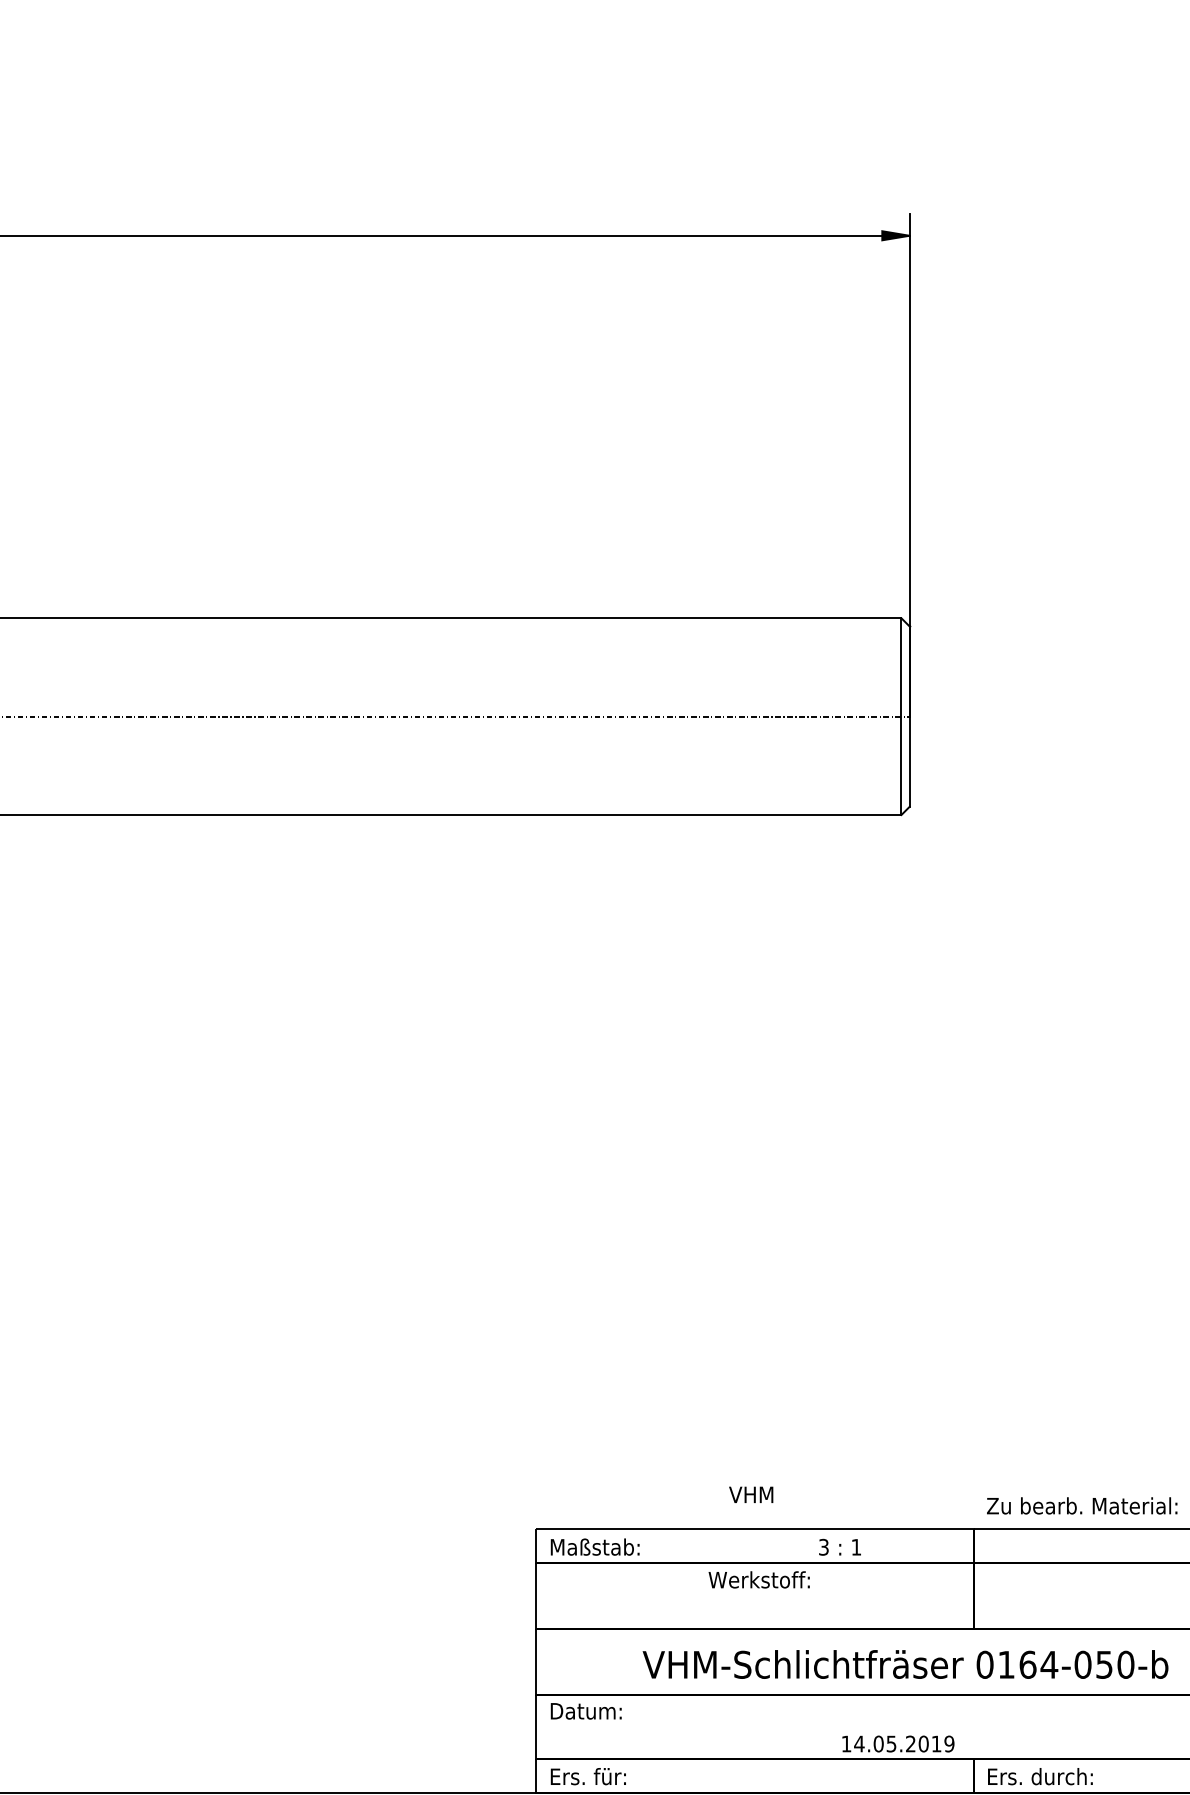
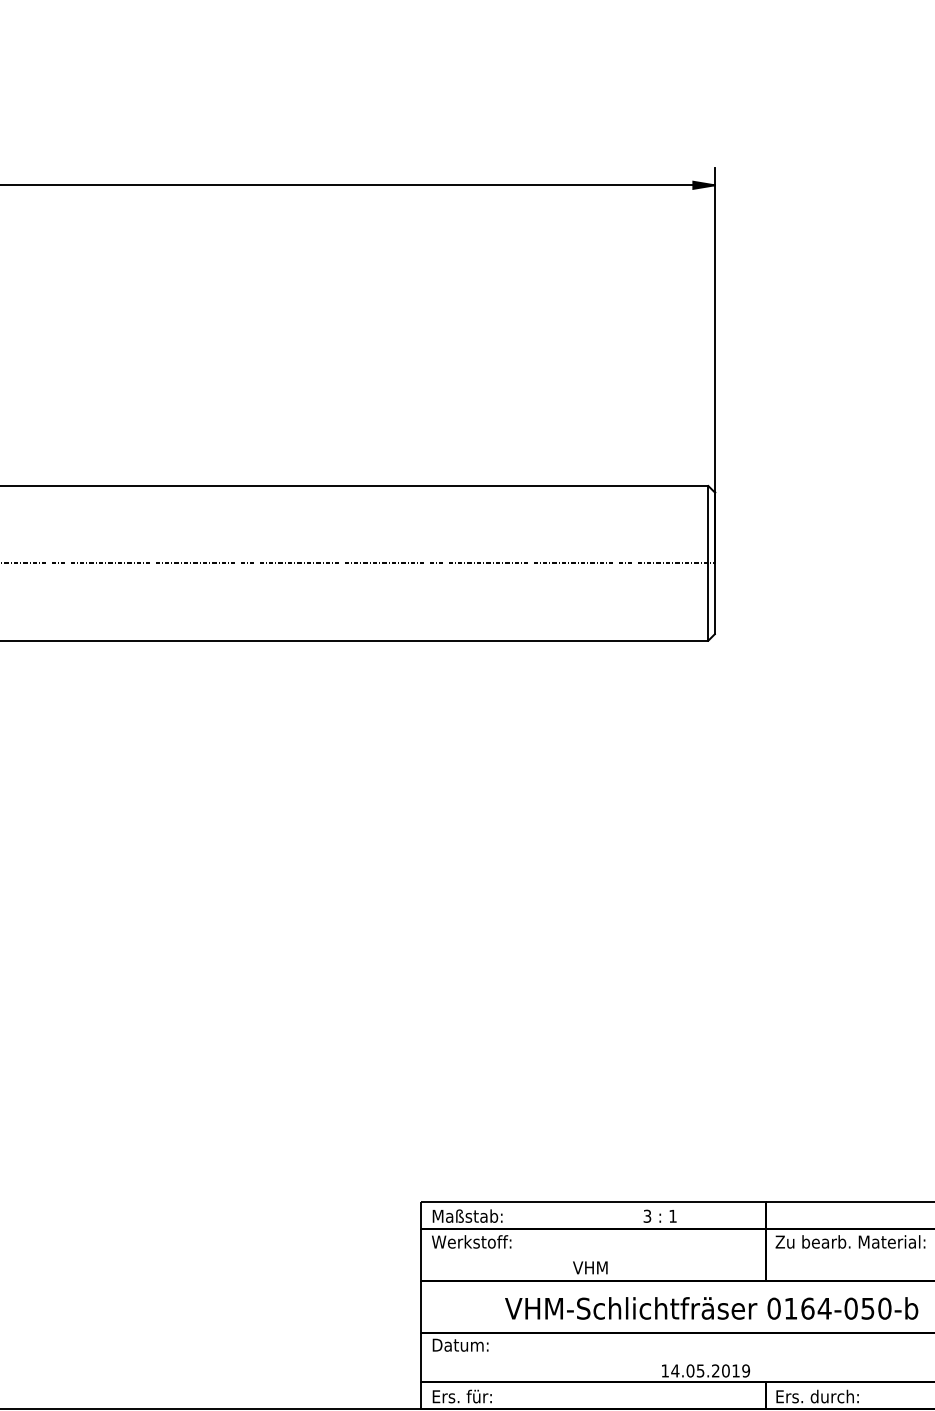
text: (751, 1494) -> (590, 1267), moved
text: (1082, 1505) -> (850, 1241), moved
text: (758, 1579) -> (471, 1241), moved

